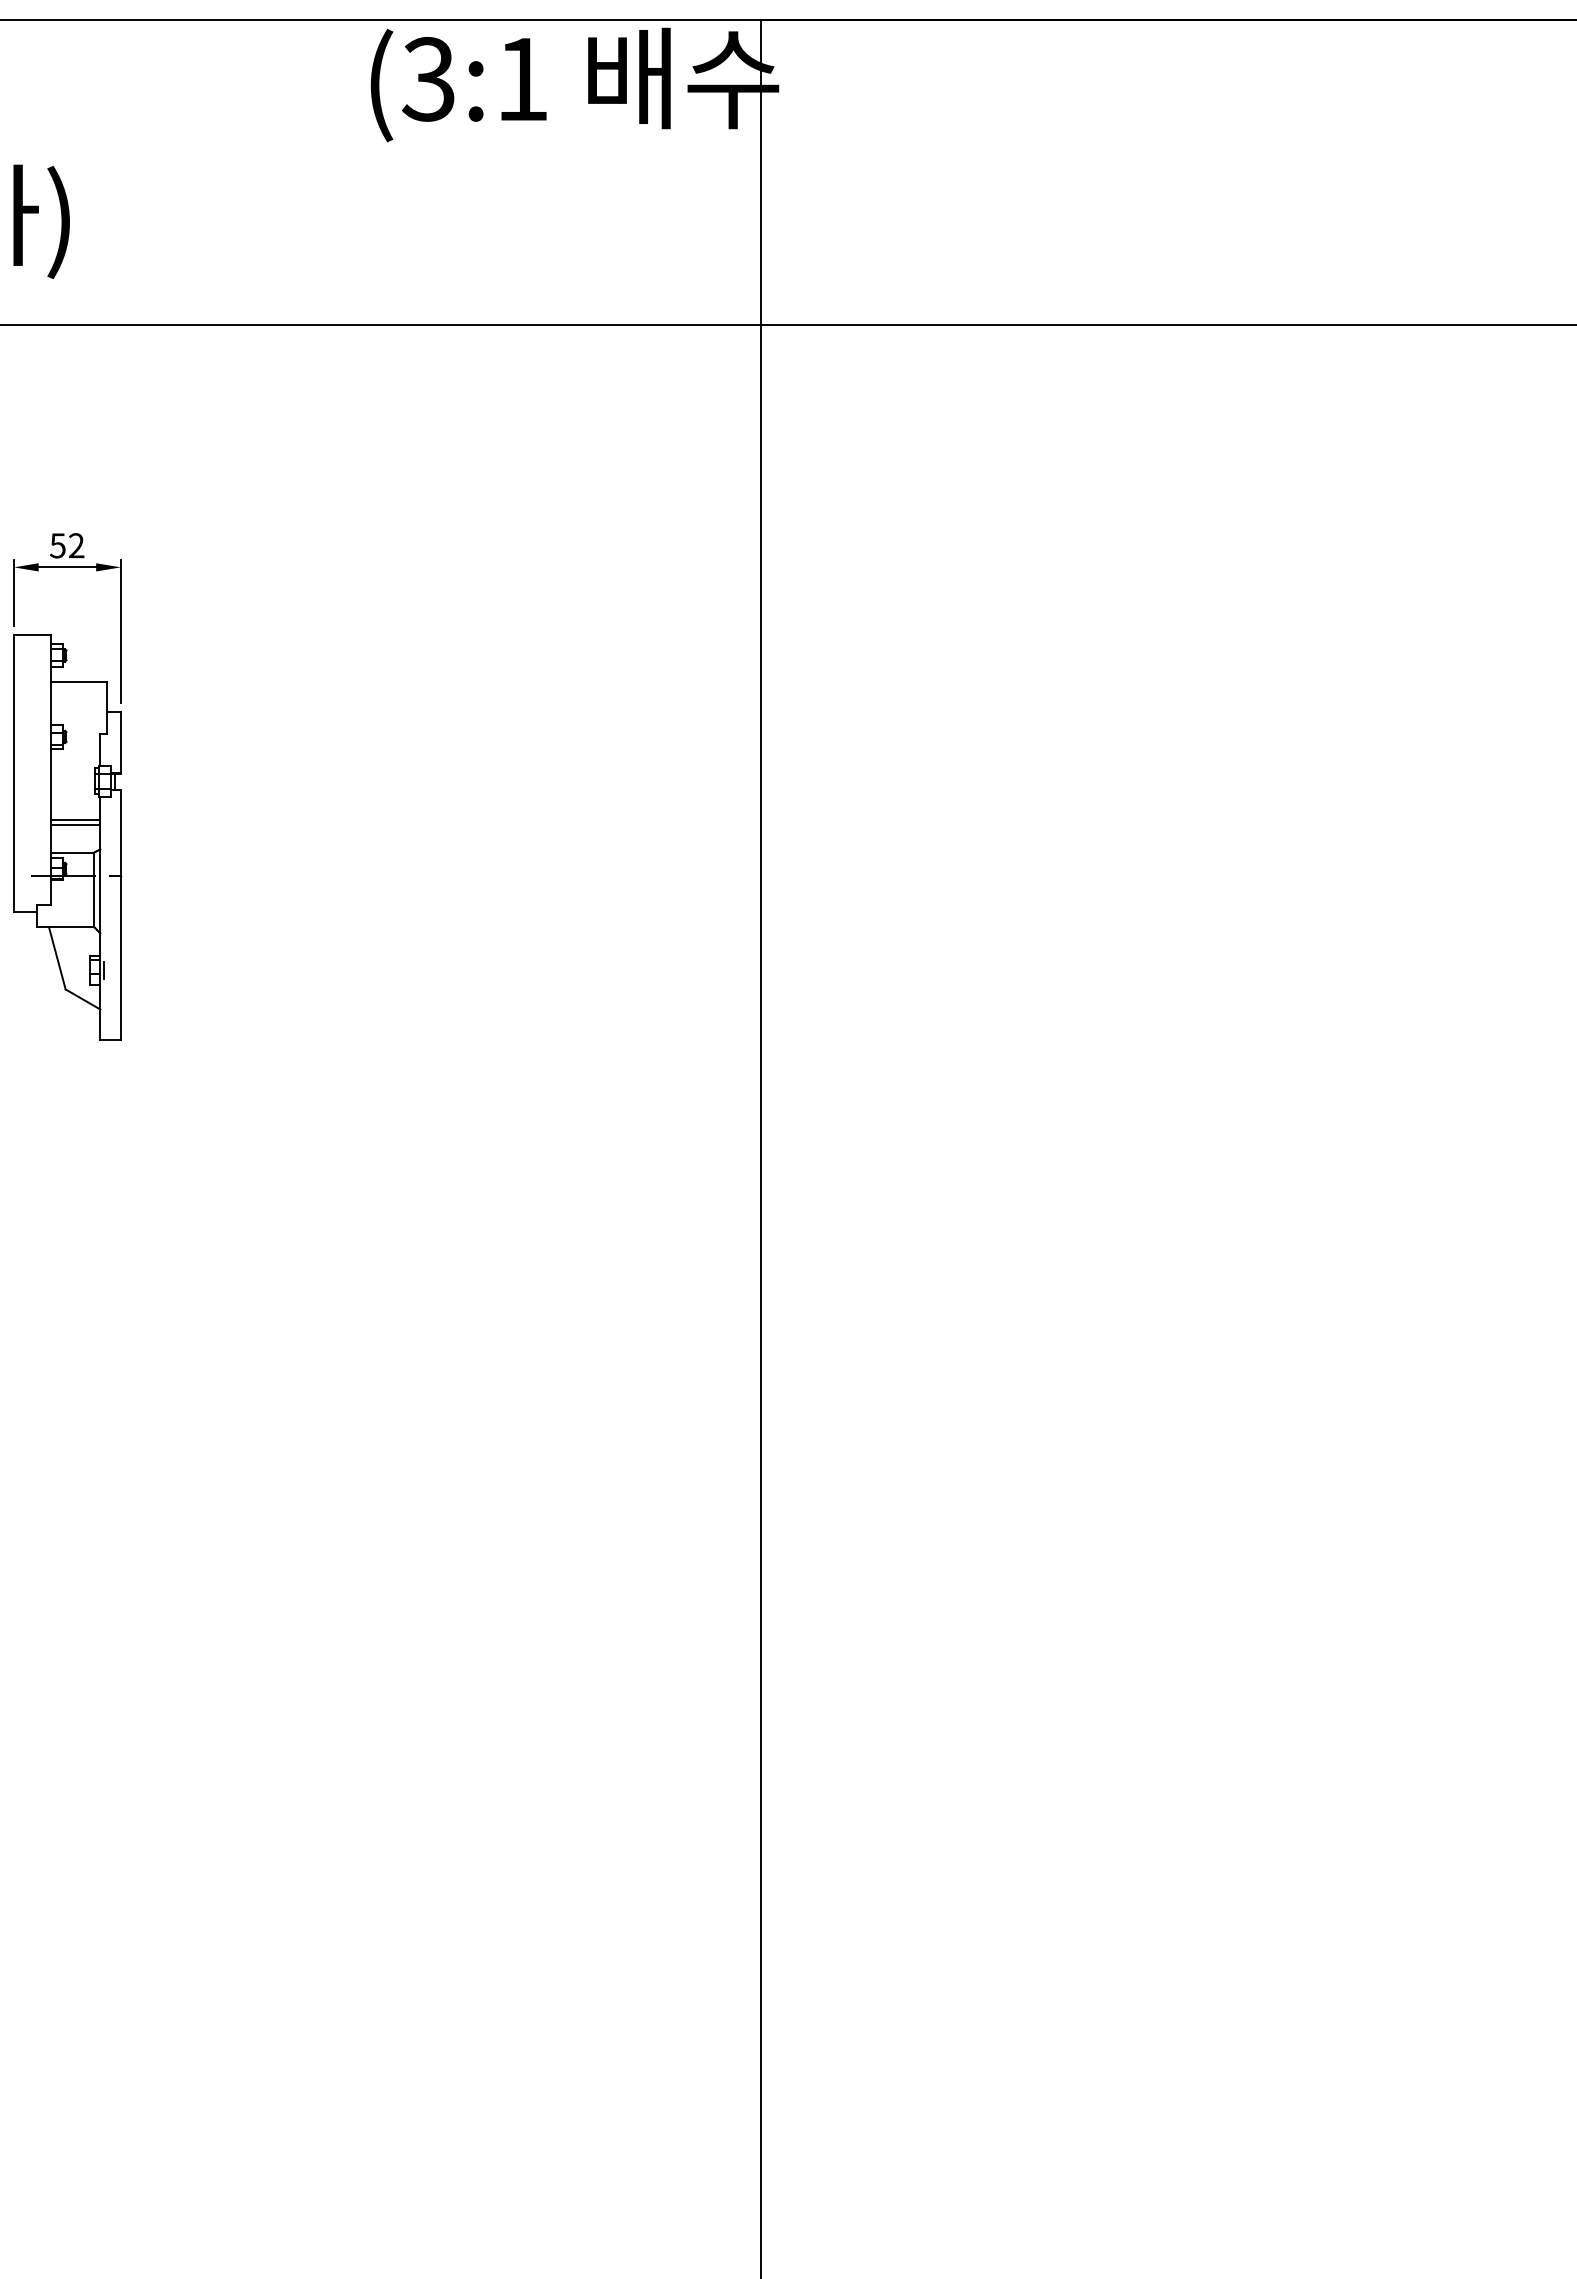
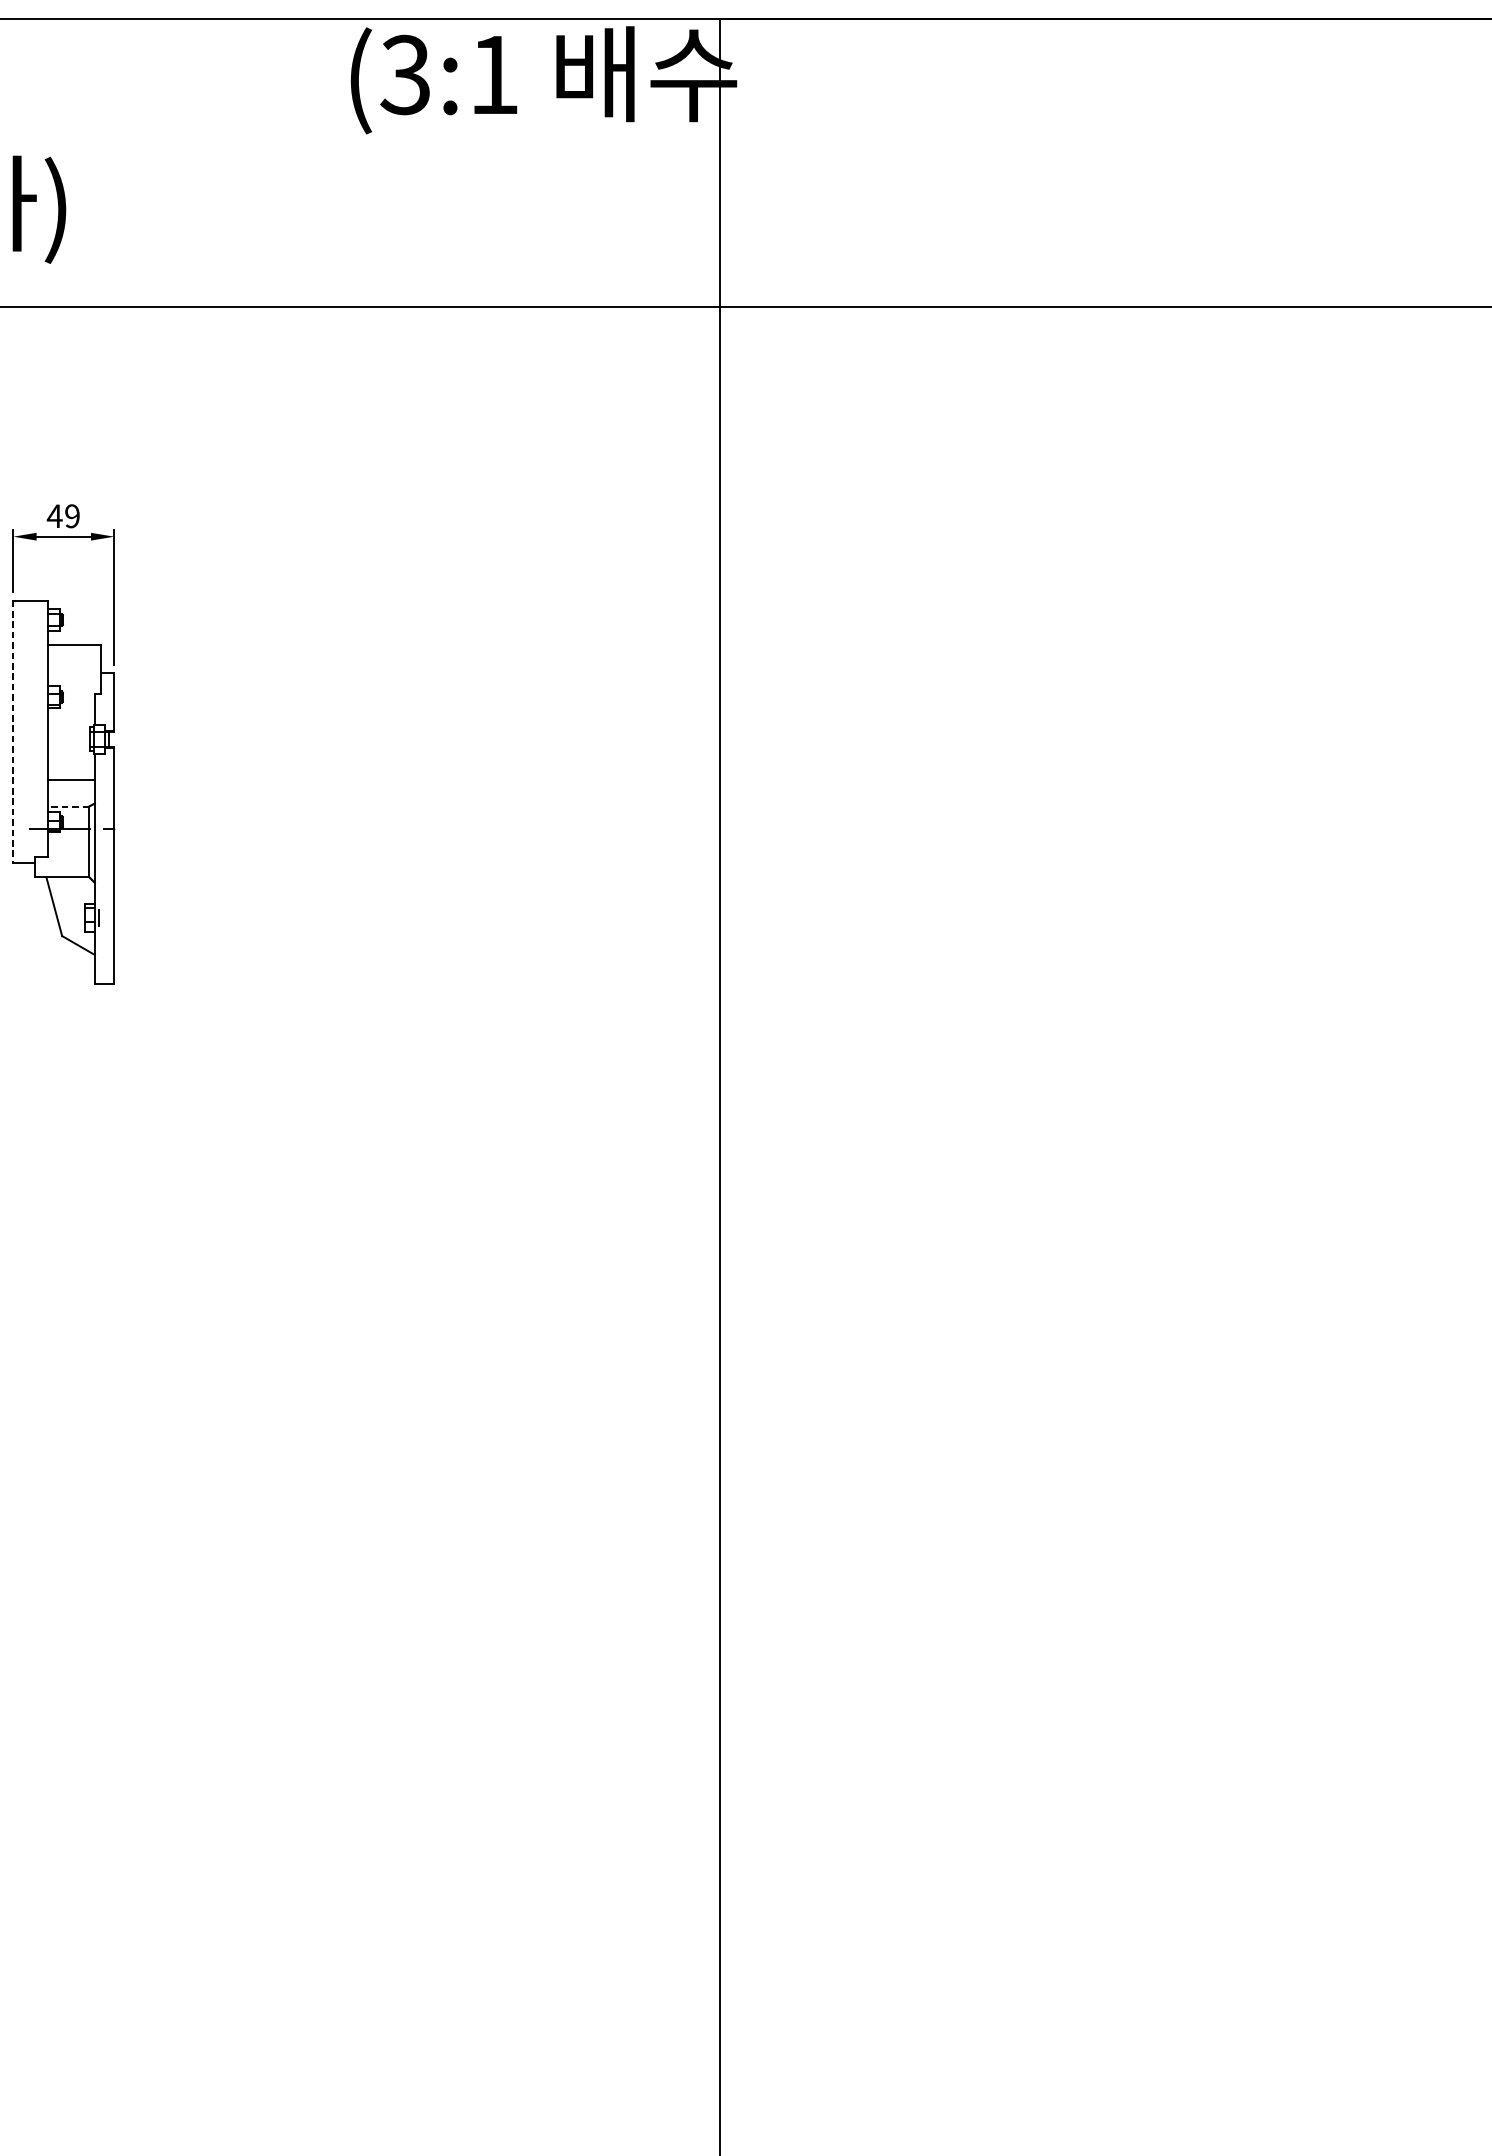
text: (66, 545) -> (62, 516), 52 -> 49
line: (14, 773) -> (13, 731), solid -> dashed
line: (75, 819) -> (71, 775), removed
line: (72, 852) -> (68, 806), solid -> dashed

